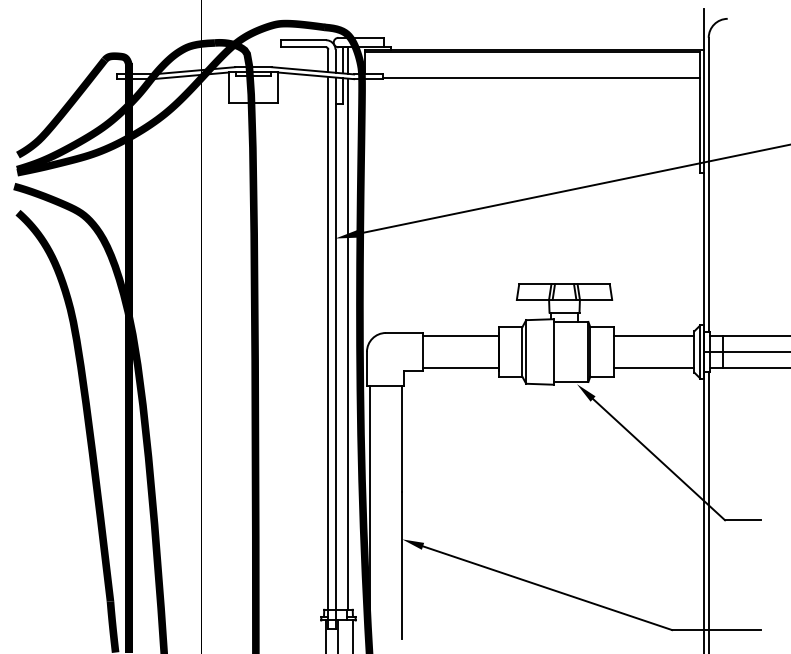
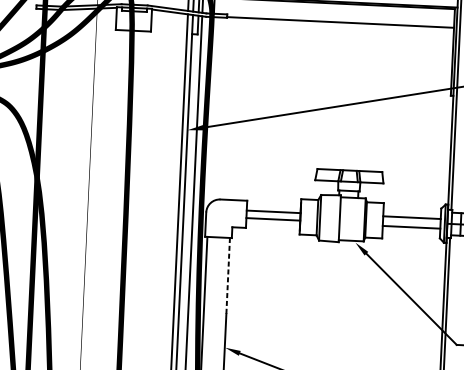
line: (460, 336) -> (272, 219), moved
line: (654, 336) -> (411, 227), moved
line: (460, 367) -> (273, 211), moved
line: (654, 367) -> (412, 217), moved
line: (401, 439) -> (228, 276), solid -> dashed

